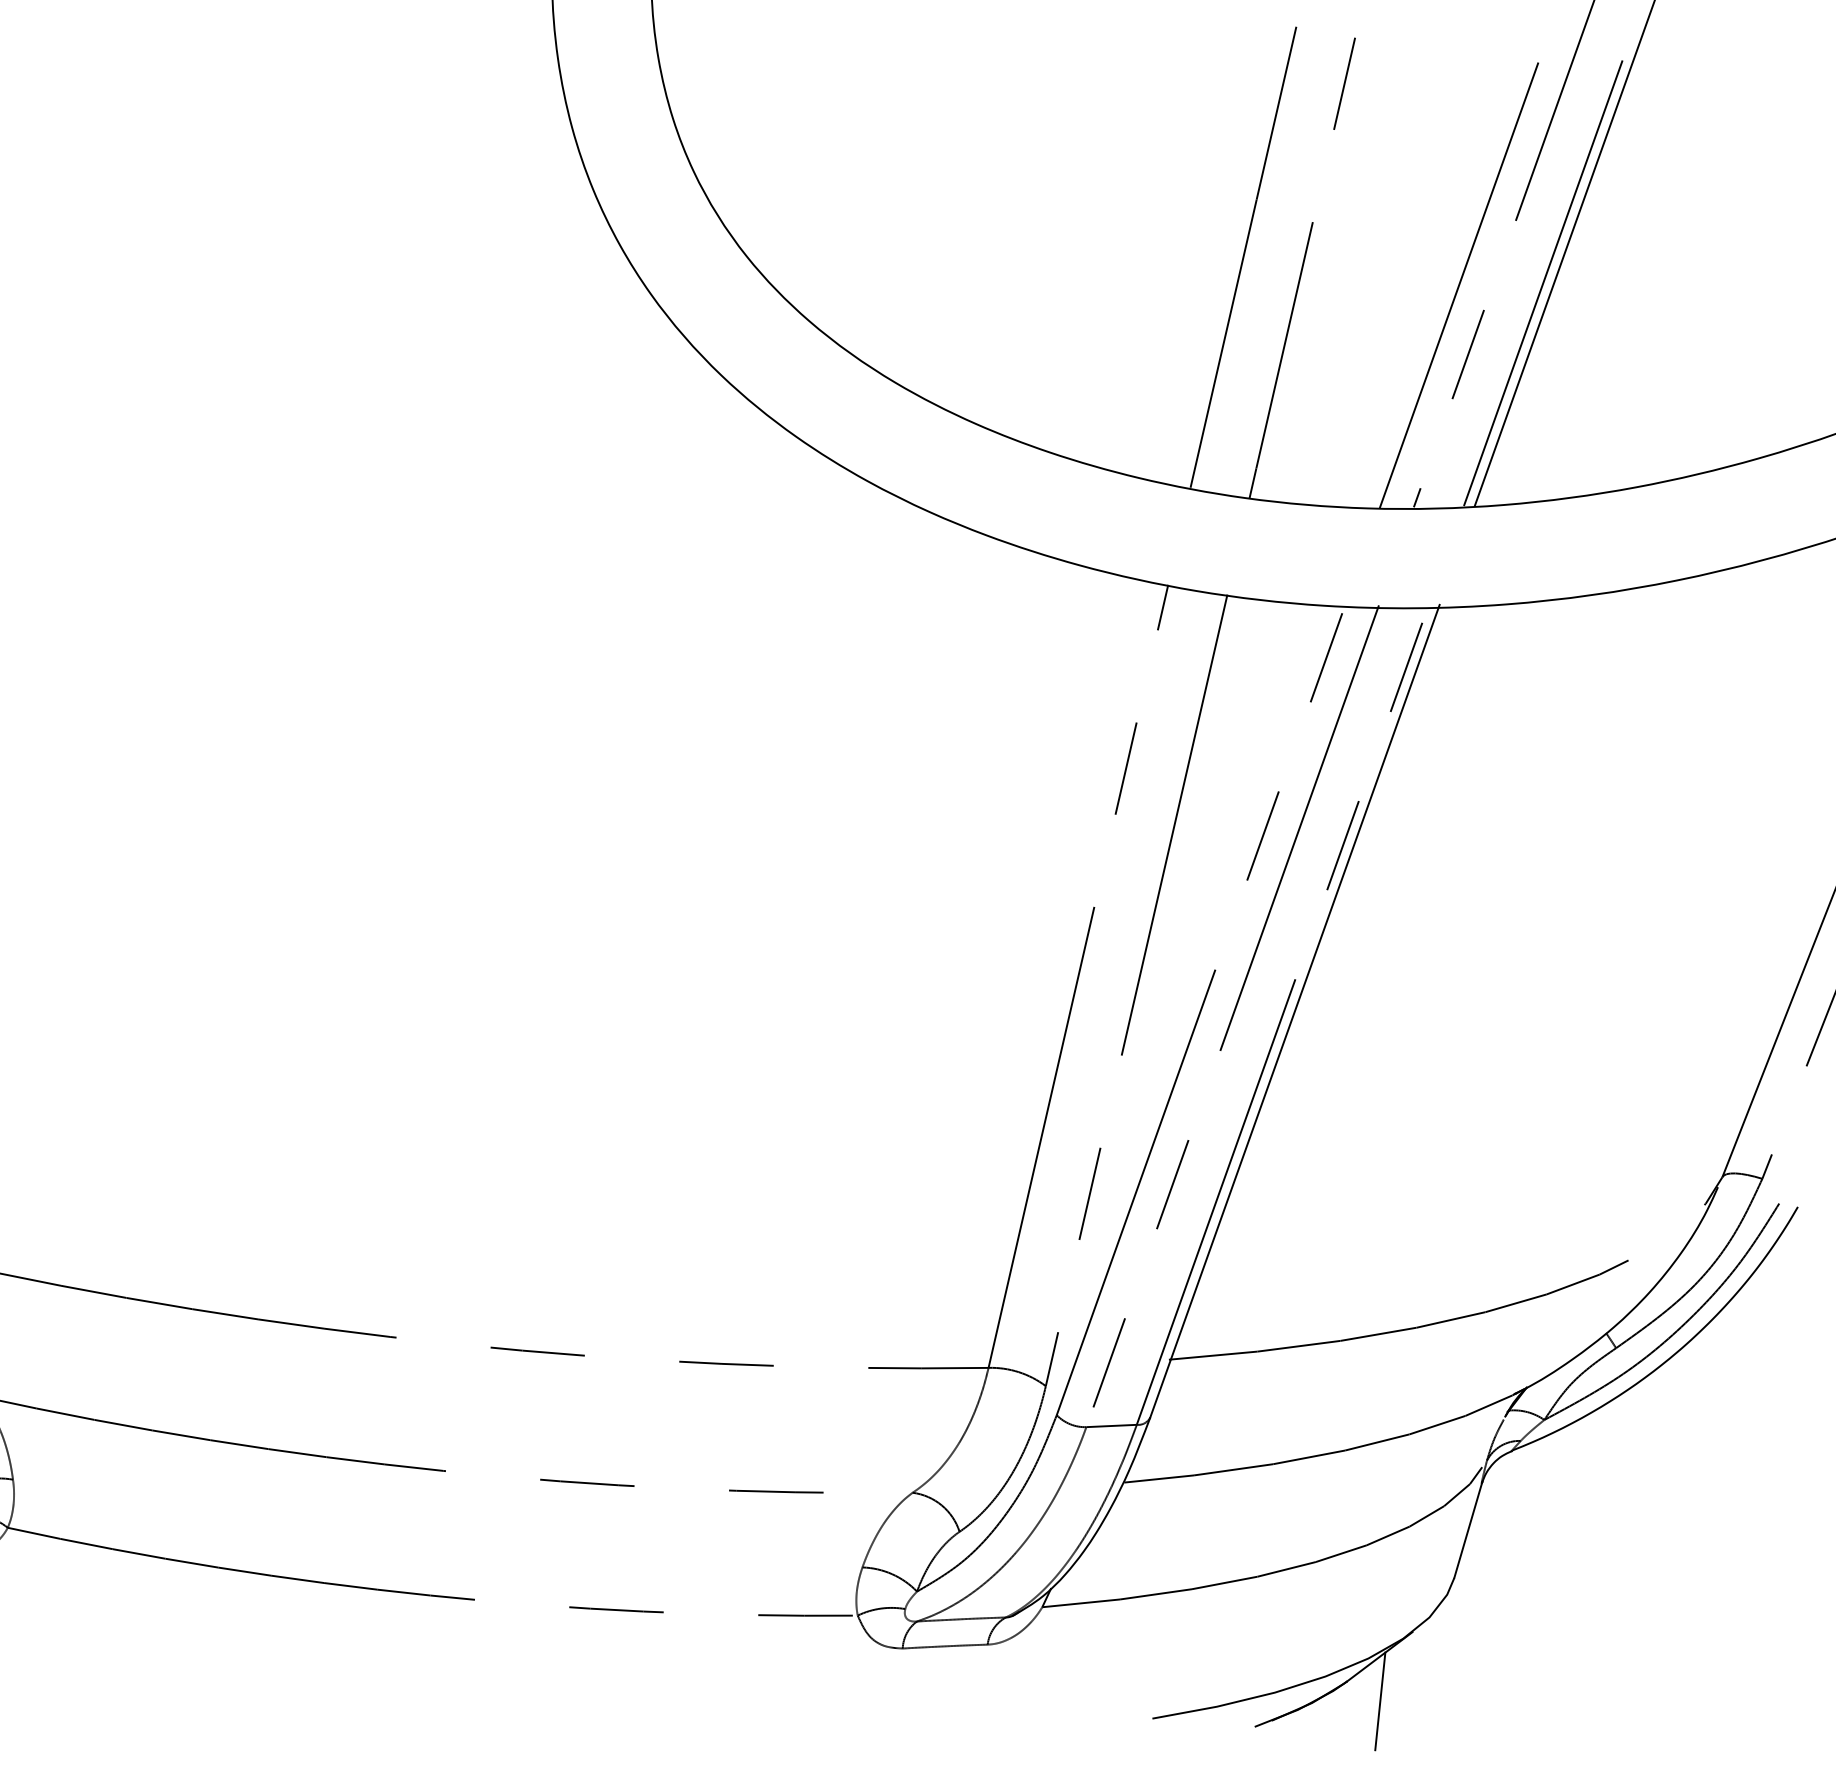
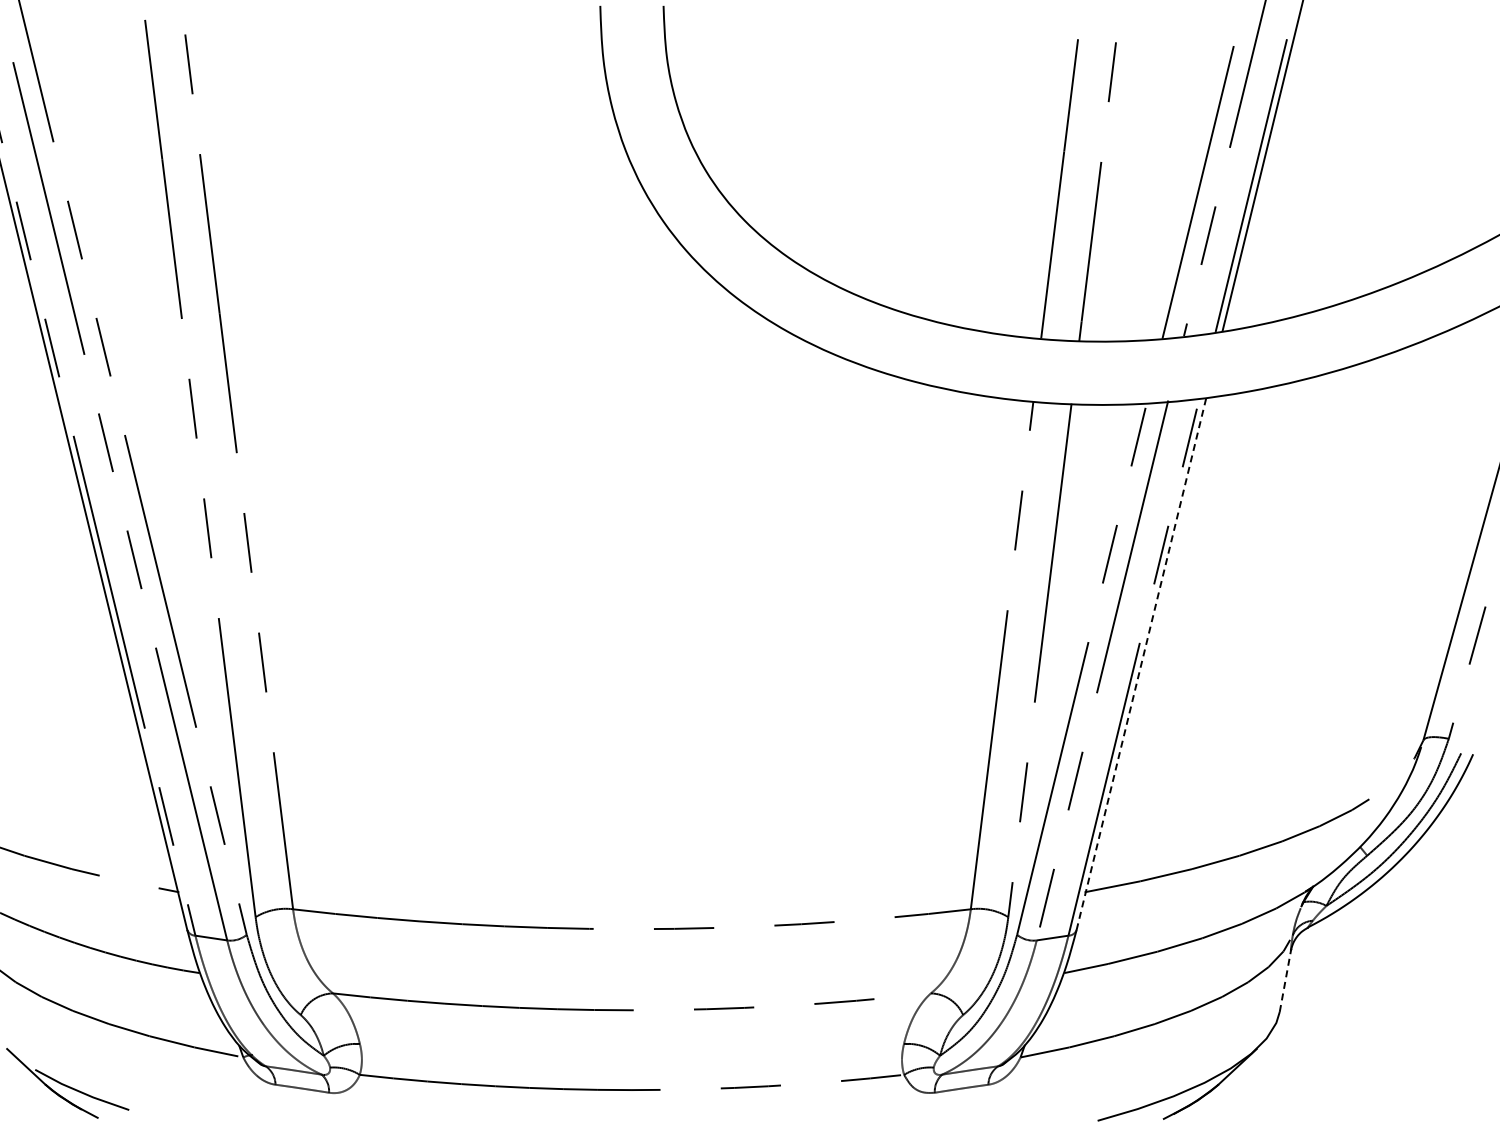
line: (1294, 1011) -> (1141, 663), solid -> dashed
line: (1468, 1528) -> (1285, 979), solid -> dashed
line: (1379, 1700) -> (1240, 1094), removed

